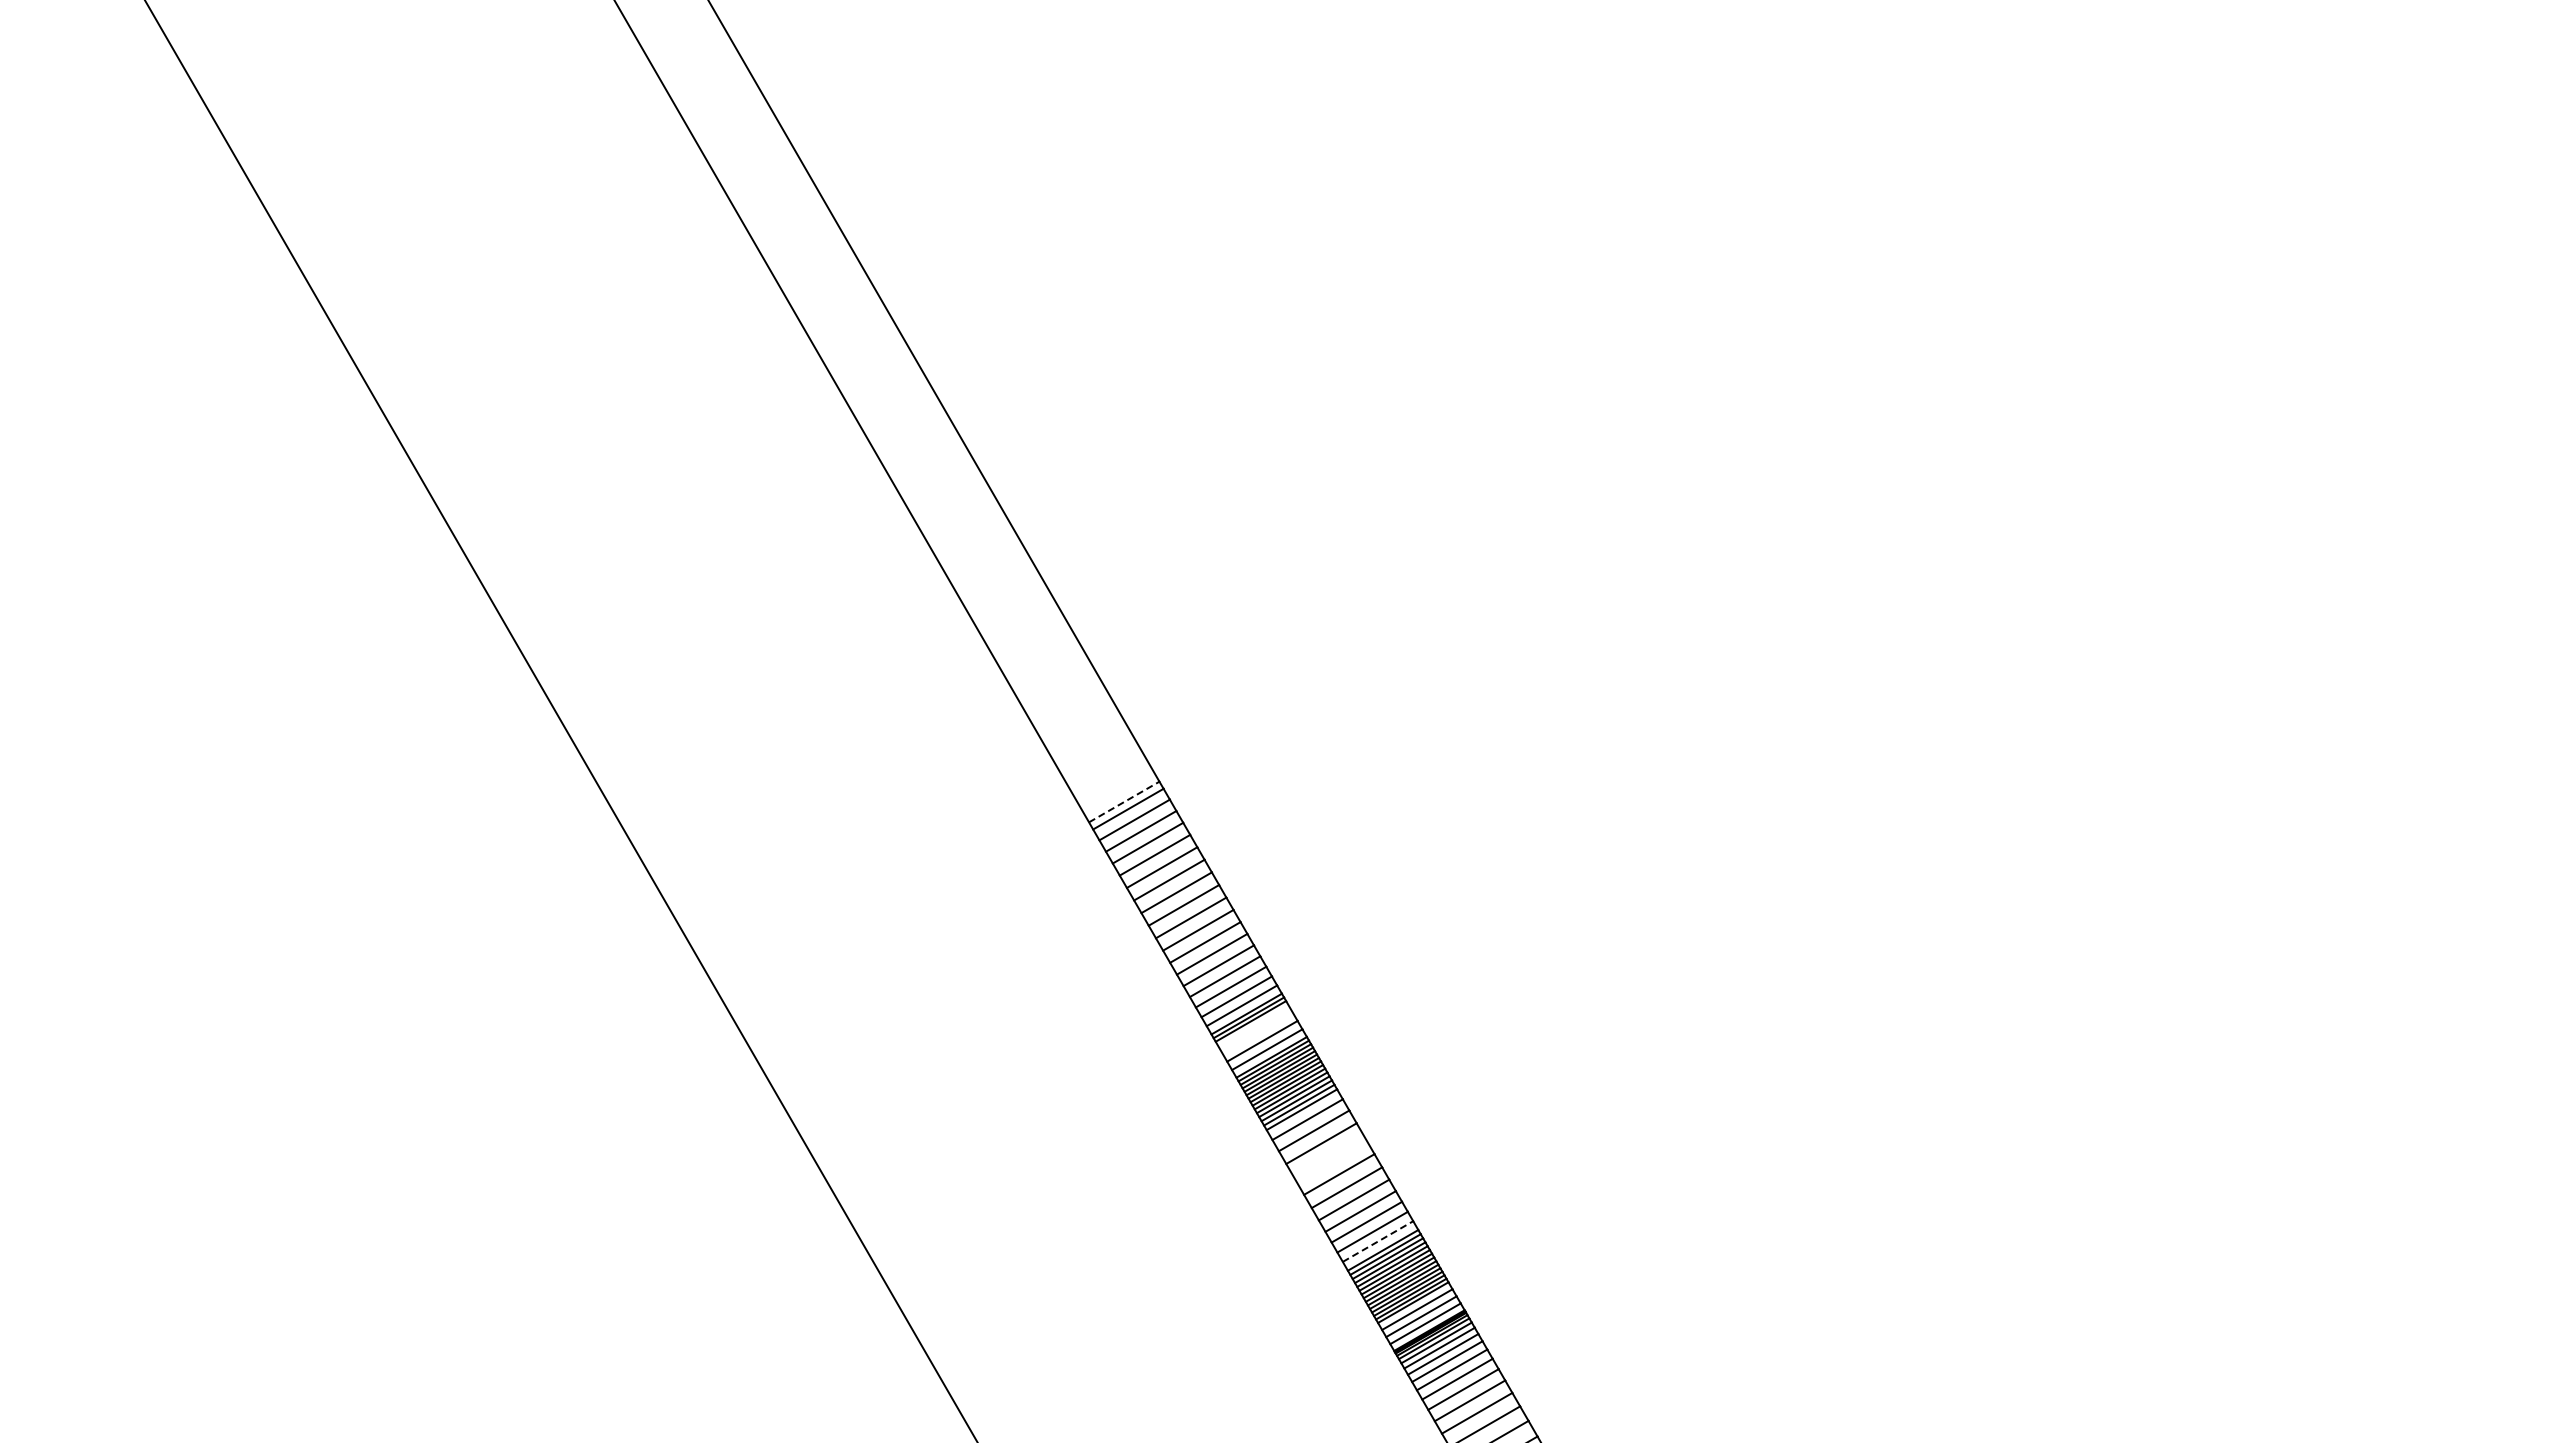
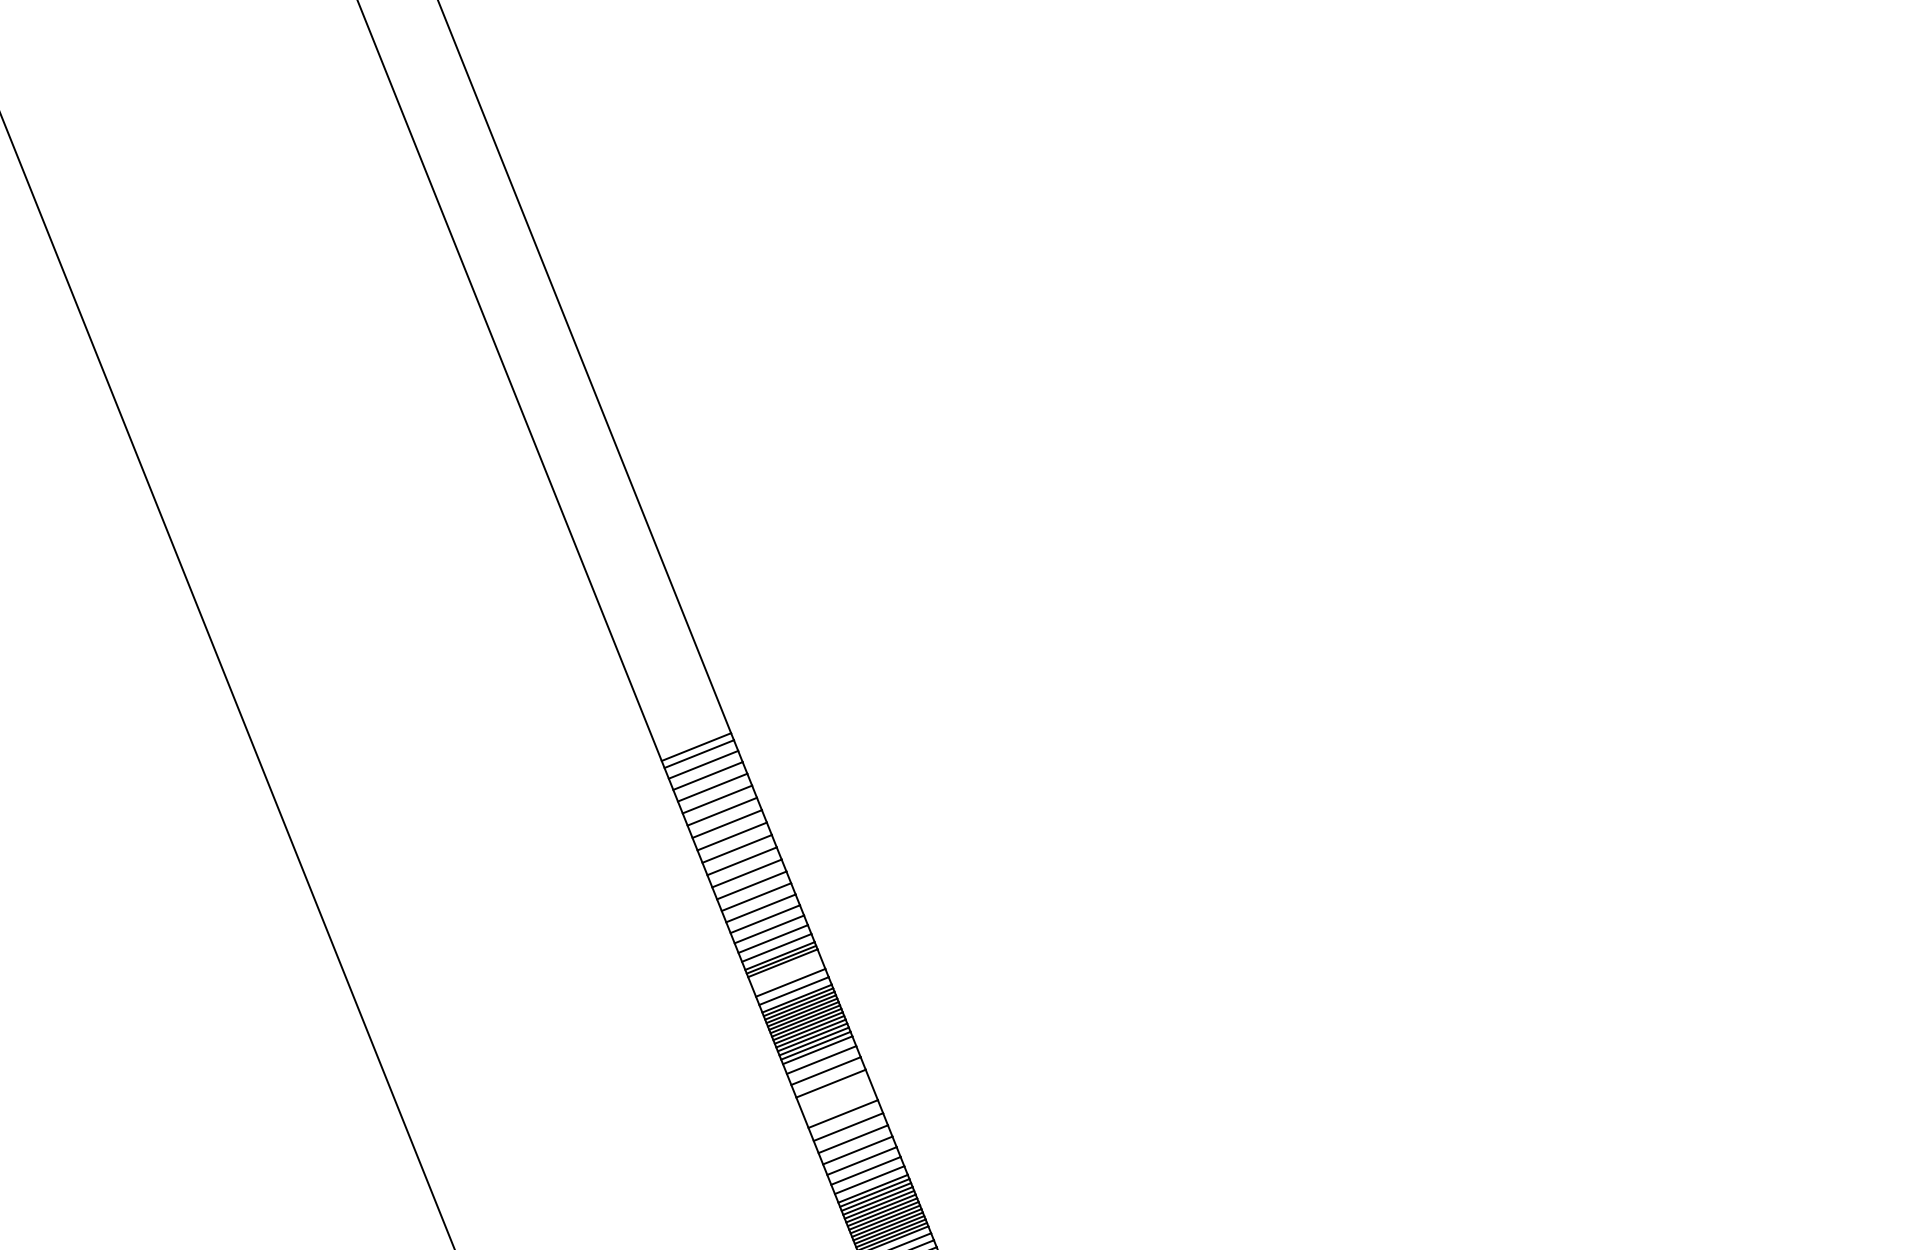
line: (1124, 802) -> (696, 747), dashed -> solid
line: (1378, 1241) -> (870, 1180), dashed -> solid

